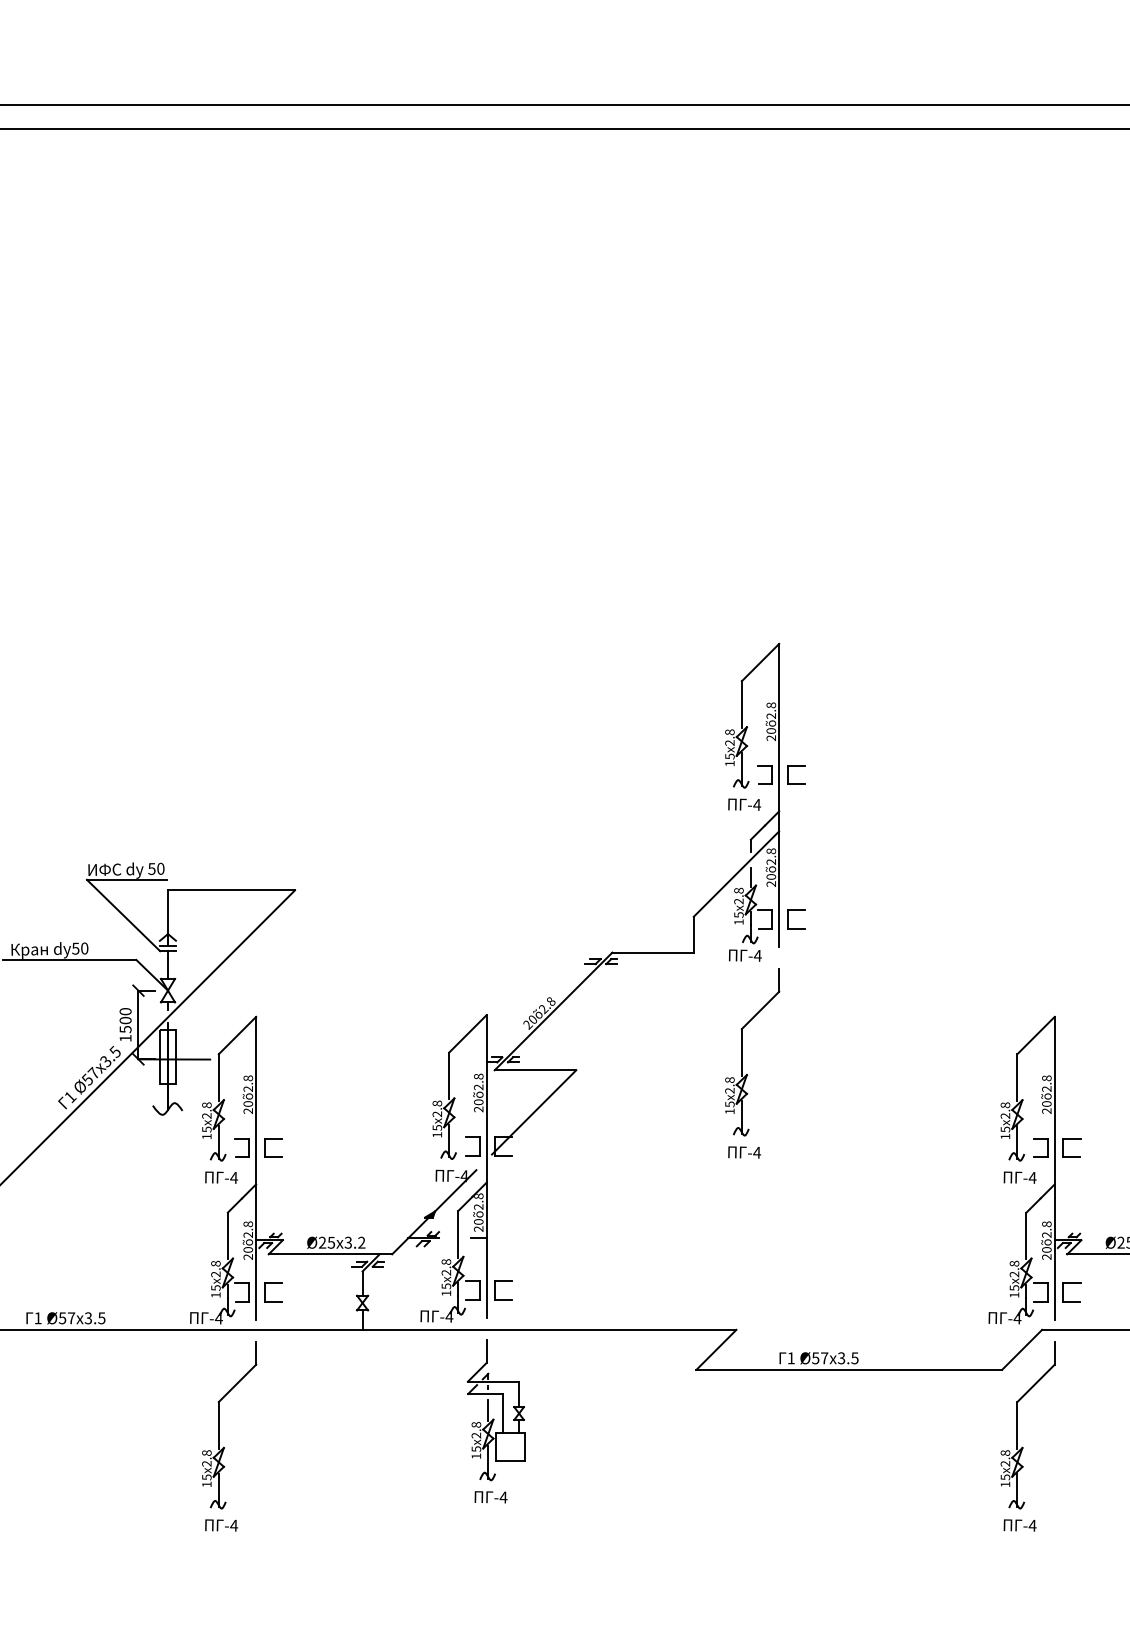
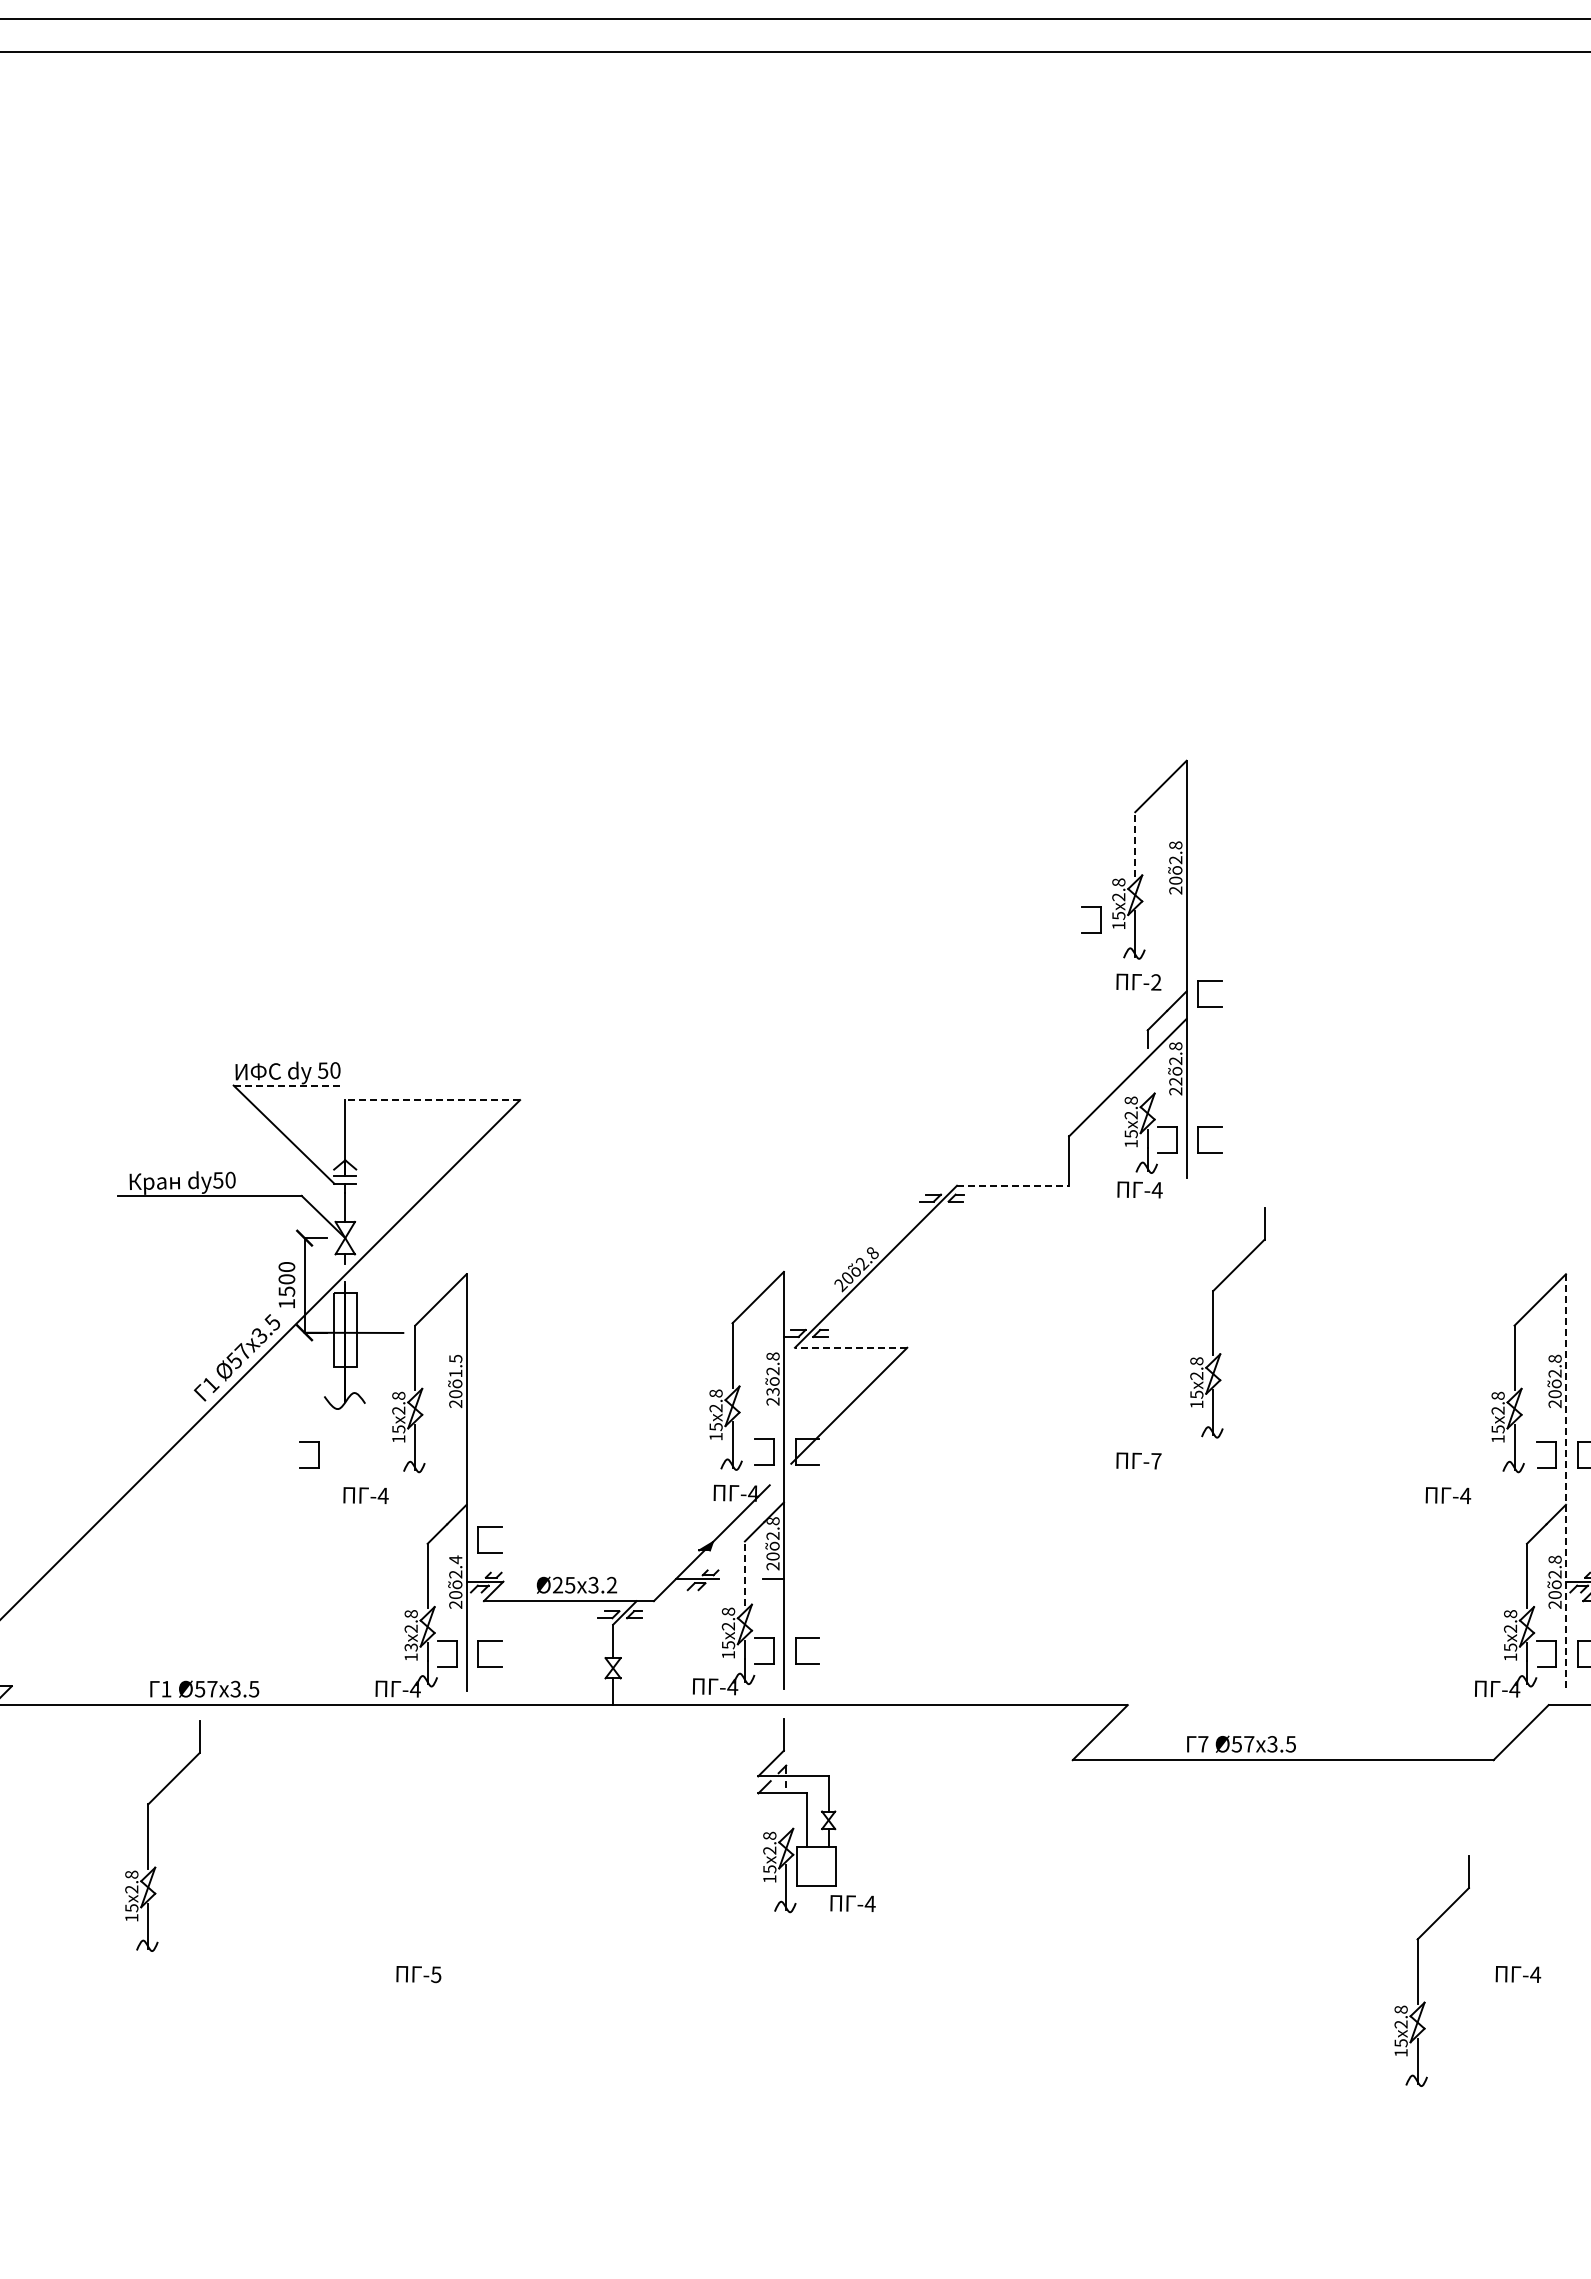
line: (742, 703) -> (1135, 843), solid -> dashed
part: (771, 774) -> (1100, 919), moved
part: (787, 774) -> (1198, 993), moved
text: (756, 804) -> (1155, 982), -4 -> -2
line: (750, 876) -> (1147, 1081), removed
text: (771, 876) -> (1175, 1081), 20õ -> 22õ
line: (127, 879) -> (289, 1085), solid -> dashed
line: (231, 890) -> (432, 1100), solid -> dashed
line: (653, 952) -> (1013, 1185), solid -> dashed
part: (742, 1051) -> (1213, 1322), moved
line: (535, 1070) -> (850, 1347), solid -> dashed
text: (248, 1083) -> (455, 1365), 2.8 -> 1.5
text: (478, 1102) -> (772, 1391), 20õ -> 23õ
part: (248, 1147) -> (318, 1454), moved
part: (264, 1147) -> (478, 1539), moved
text: (756, 1152) -> (1155, 1461), -4 -> -7
line: (1054, 1168) -> (1565, 1483), solid -> dashed
text: (221, 1177) -> (365, 1495), moved
text: (1020, 1177) -> (1448, 1495), moved
text: (248, 1224) -> (455, 1559), 2.8 -> 2.4
line: (458, 1234) -> (744, 1573), solid -> dashed
text: (215, 1288) -> (410, 1647), 15 -> 13
text: (791, 1358) -> (1203, 1744), 1 -> 7
line: (488, 1410) -> (786, 1815), removed
part: (219, 1424) -> (148, 1835), moved
part: (1018, 1424) -> (1418, 1970), moved
text: (490, 1497) -> (852, 1903), moved
text: (233, 1525) -> (435, 1974), -4 -> -5

